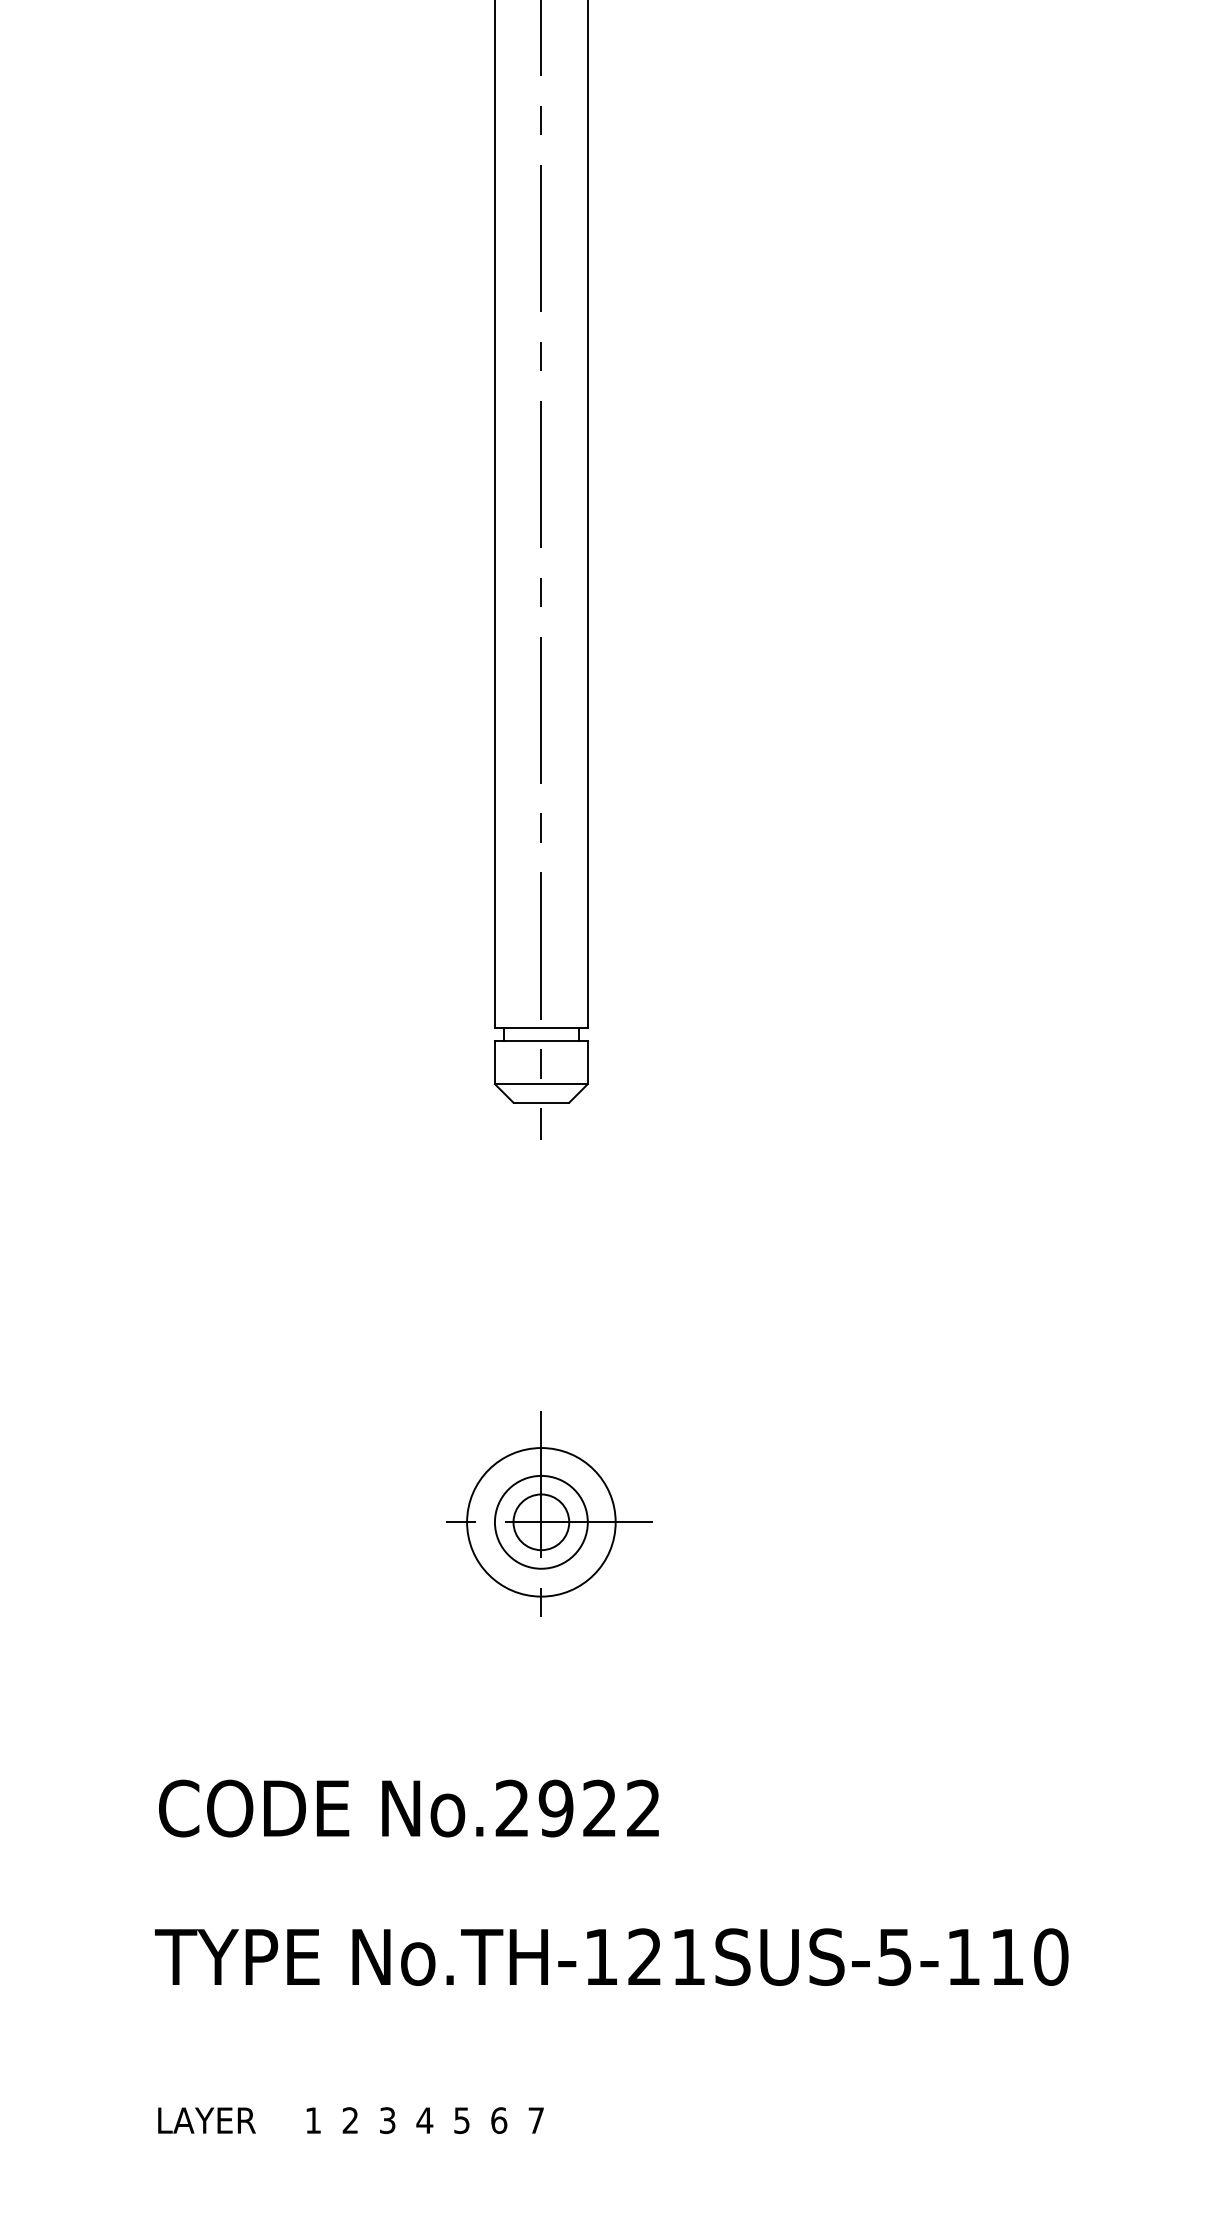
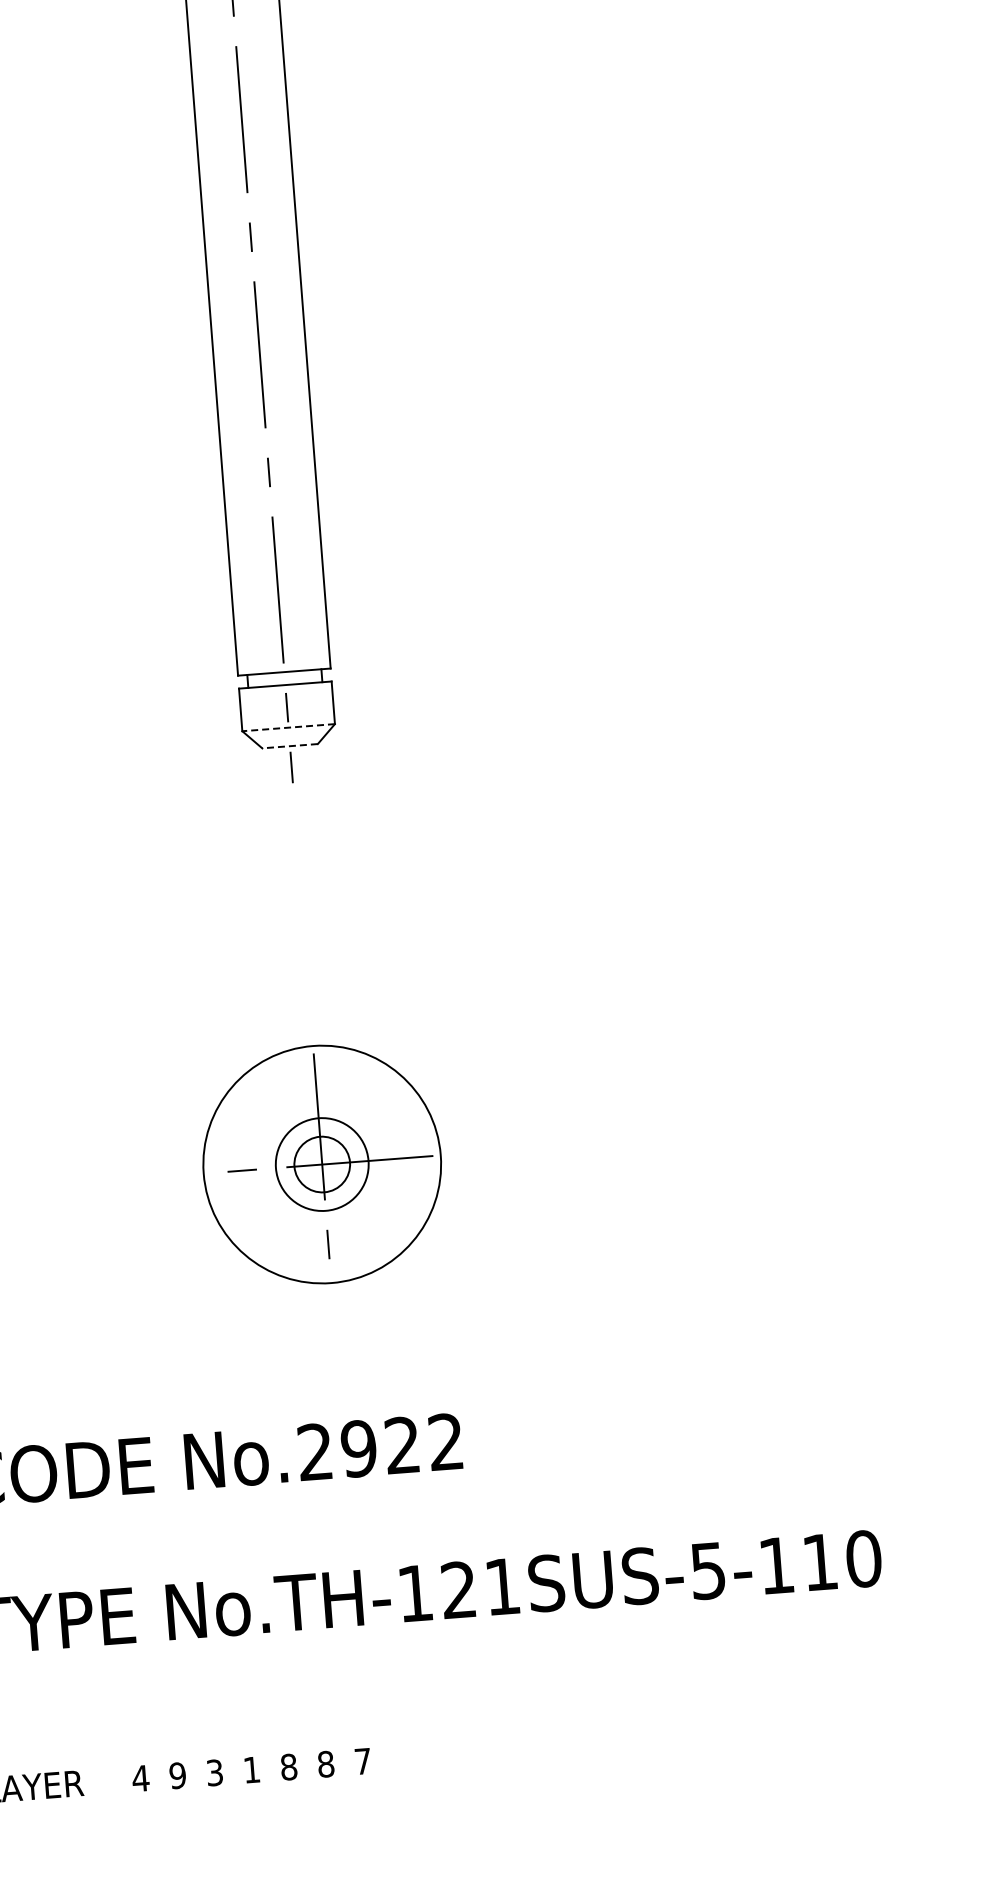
line: (540, 1084) -> (287, 728), solid -> dashed
line: (541, 1102) -> (290, 745), solid -> dashed
circle: (541, 1522) -> (322, 1164), size x1.6
text: (312, 2120) -> (139, 1778), 1 -> 4
text: (350, 2120) -> (177, 1775), 2 -> 9
text: (424, 2120) -> (251, 1769), 4 -> 1
text: (461, 2120) -> (288, 1767), 5 -> 8
text: (499, 2120) -> (326, 1764), 6 -> 8

